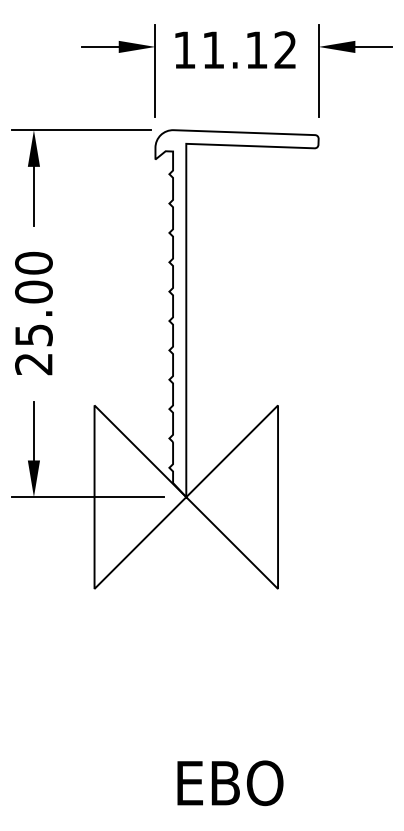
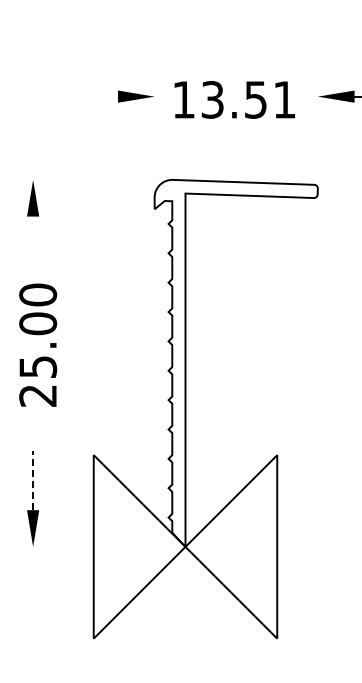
line: (100, 46) -> (99, 96), removed
text: (248, 50) -> (247, 100), 11.12 -> 13.51
line: (155, 70) -> (154, 120), removed
line: (318, 70) -> (317, 120), removed
line: (81, 130) -> (80, 180), removed
line: (33, 195) -> (32, 245), removed
text: (33, 313) -> (37, 345), moved
line: (33, 430) -> (32, 480), solid -> dashed
line: (87, 497) -> (86, 547), removed

